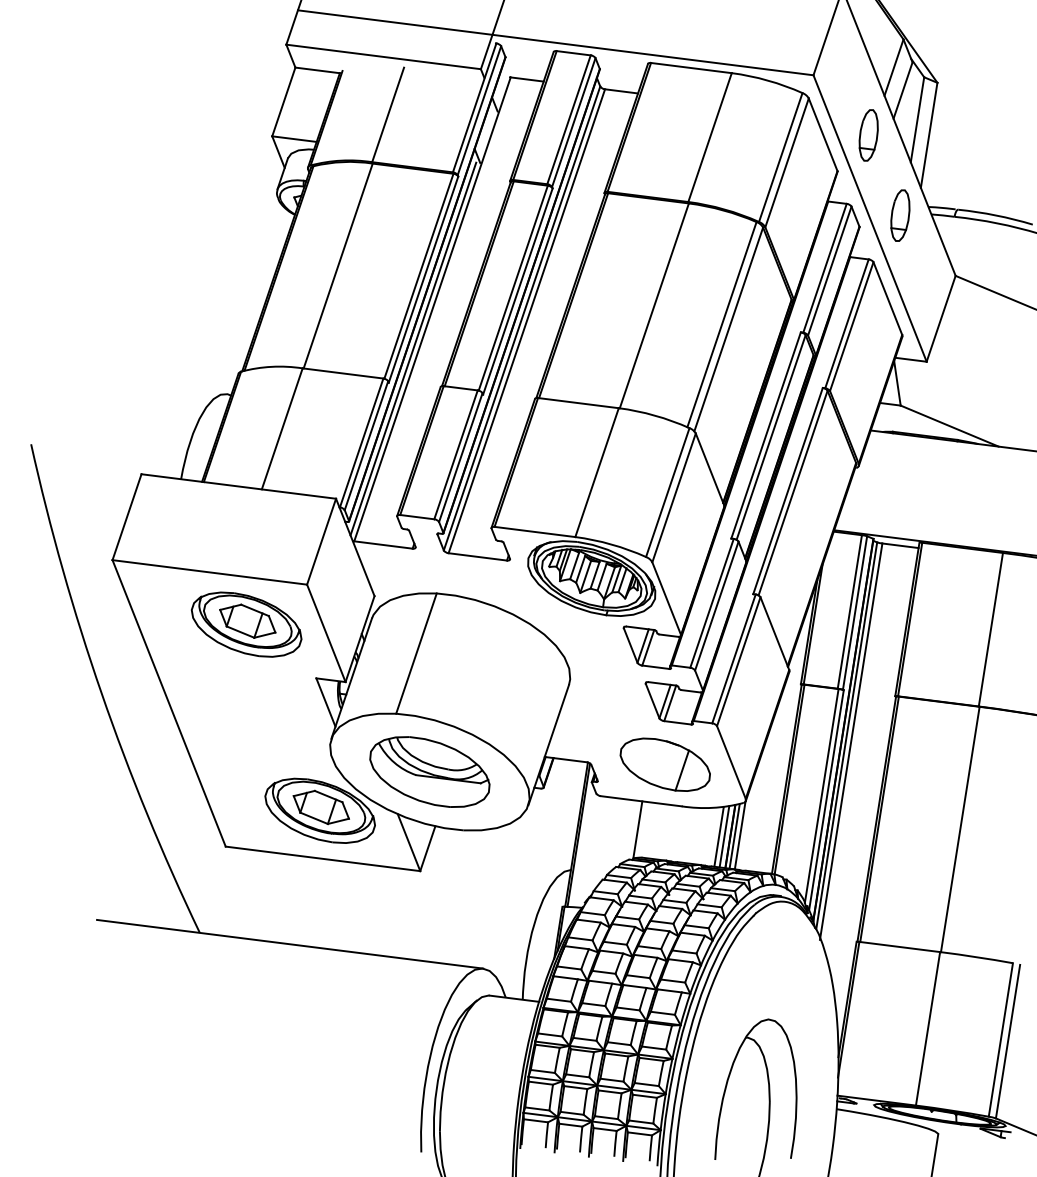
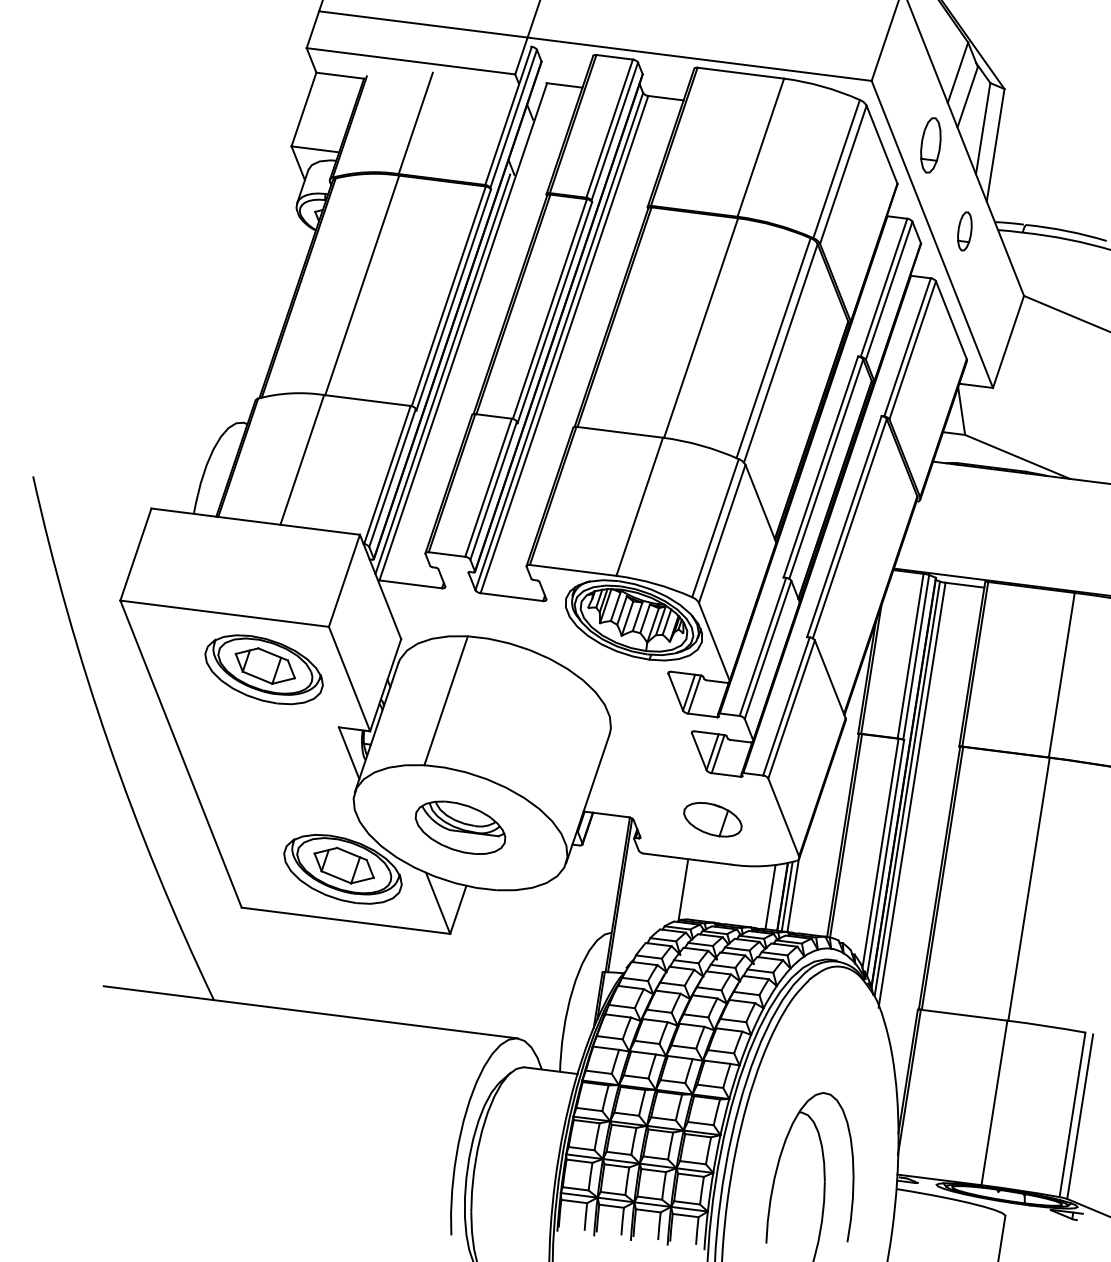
part: (900, 215) -> (964, 231), size x0.7
part: (664, 764) -> (712, 819), size x0.6
part: (429, 771) -> (460, 827), size x0.7
line: (724, 836) -> (776, 896), removed

